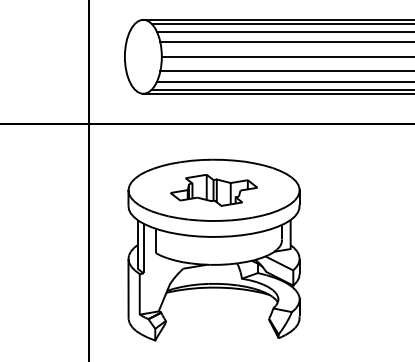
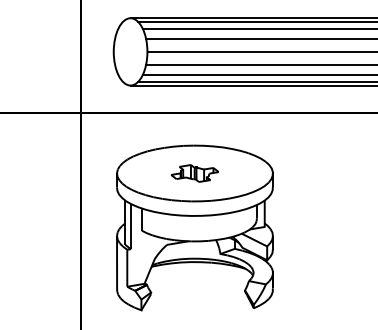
part: (213, 190) -> (194, 173), size x0.6

